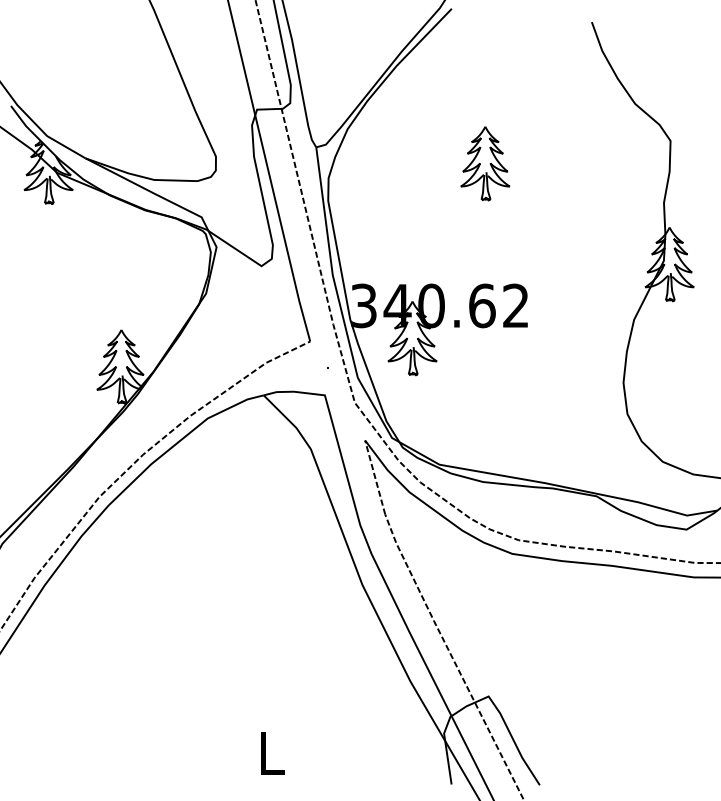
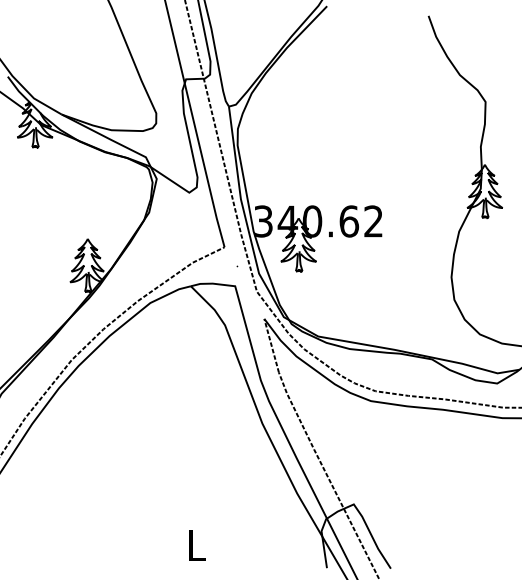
part: (485, 163) -> (351, 118), removed

